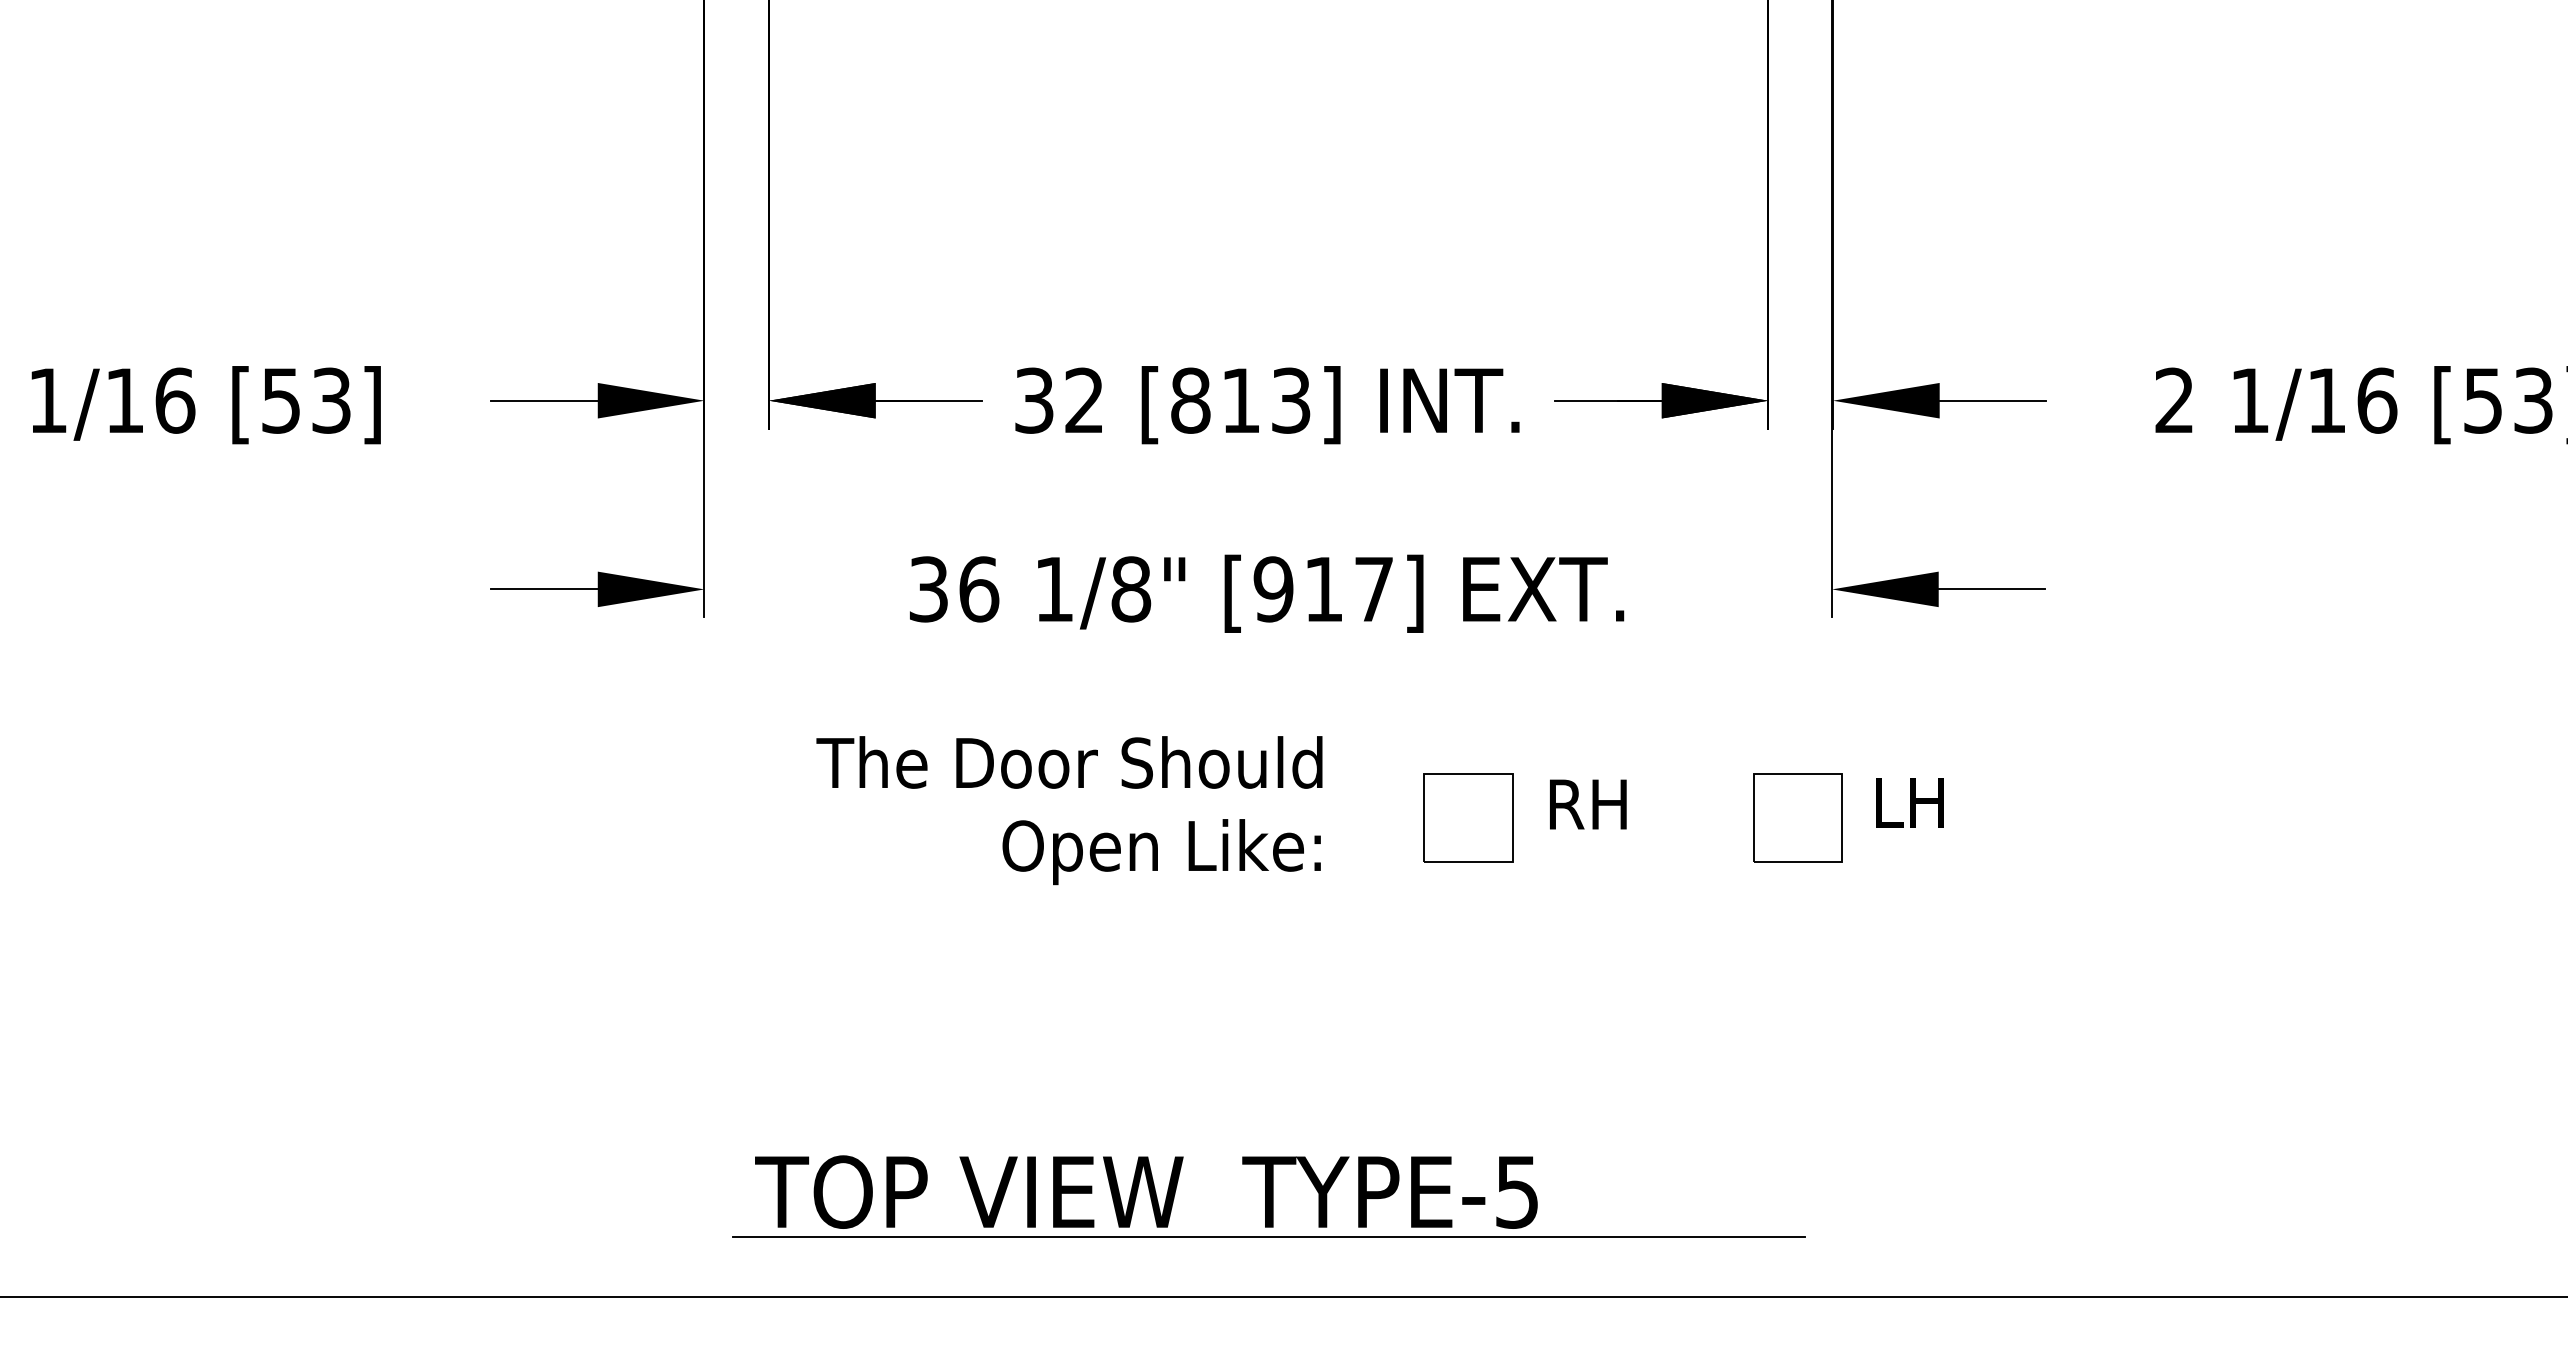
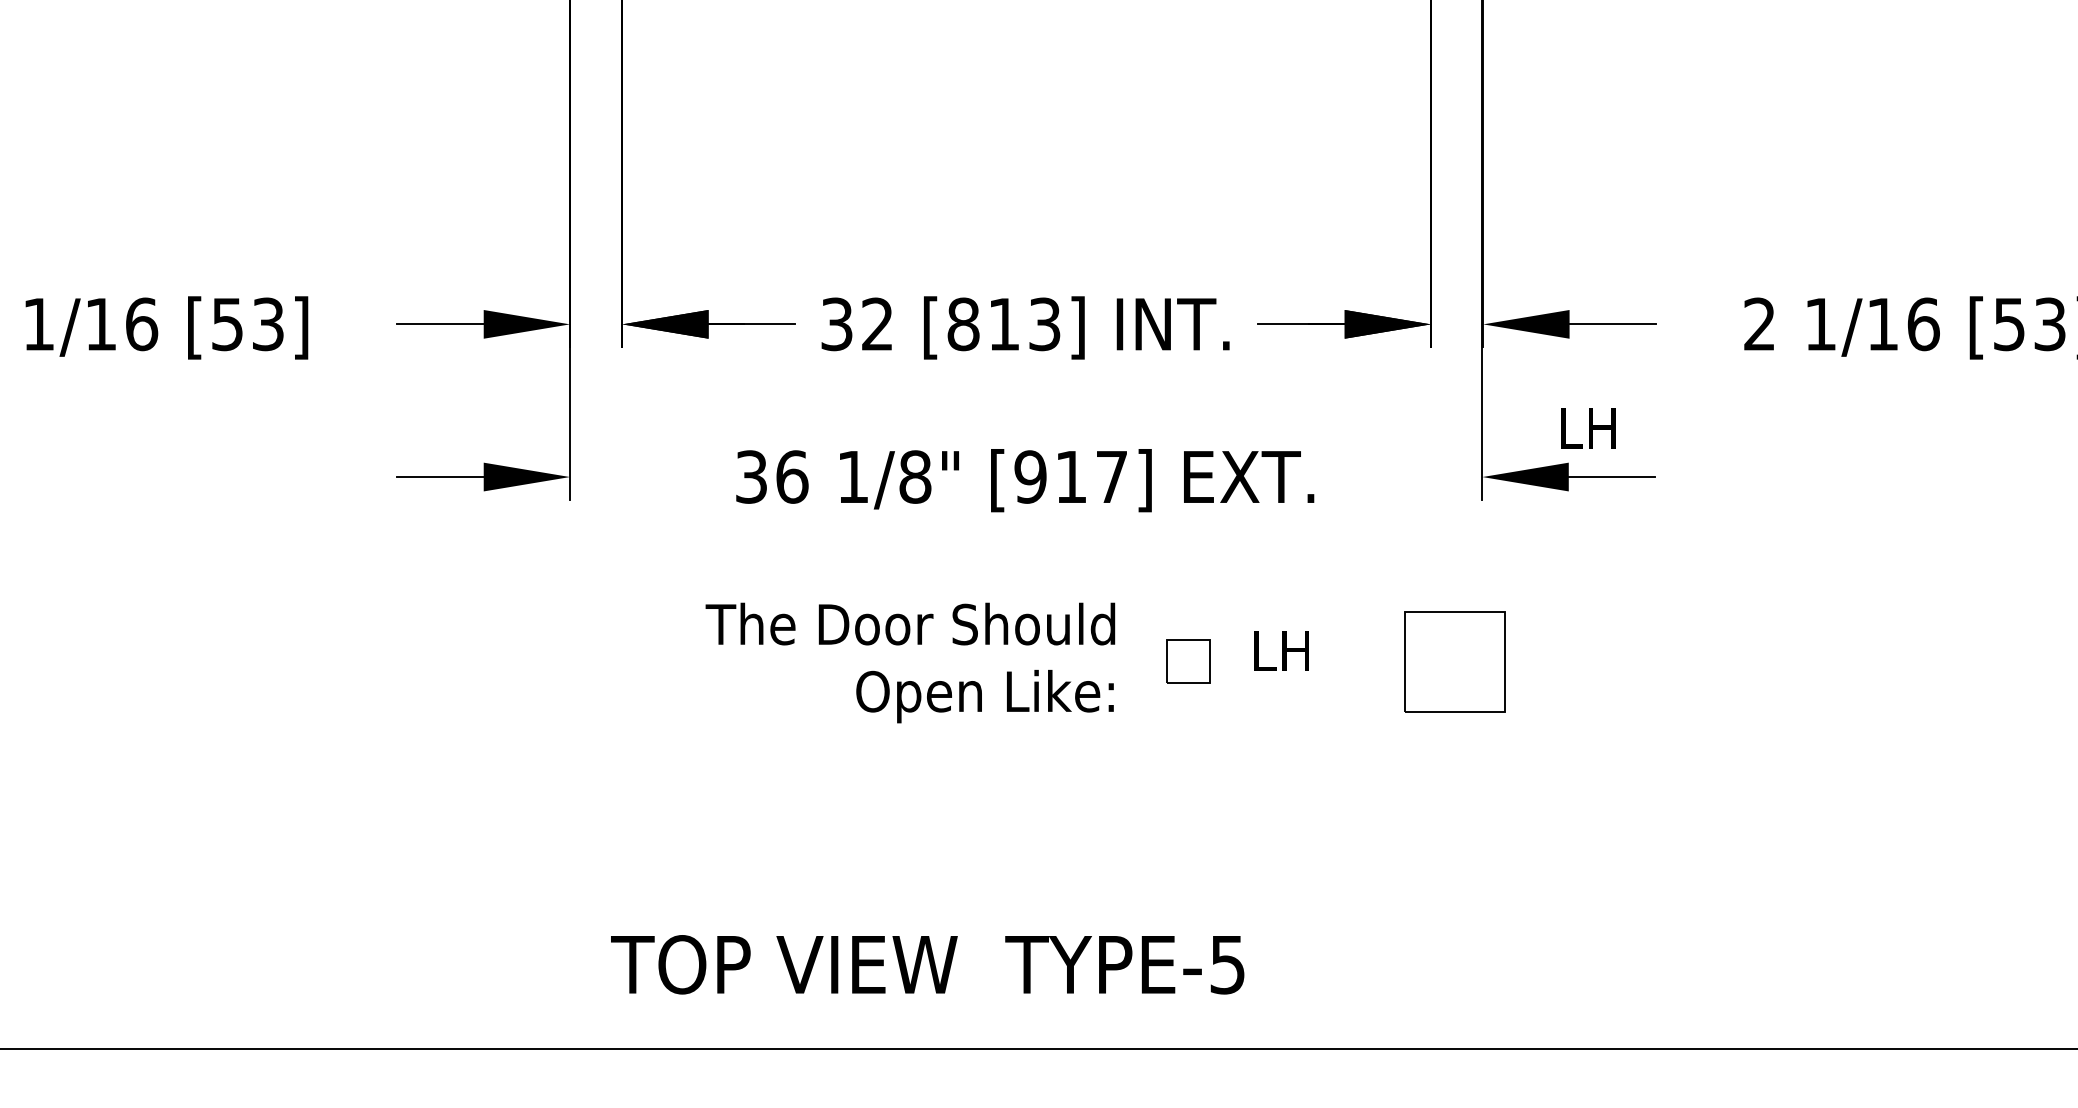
text: (1909, 802) -> (1588, 428), moved
text: (1588, 804) -> (1285, 651), RH -> LH
text: (1069, 809) -> (910, 662), moved
part: (1468, 817) -> (1188, 661), size x0.6
part: (1797, 817) -> (1454, 661), size x1.4
line: (1268, 1237) -> (1026, 1001), removed

